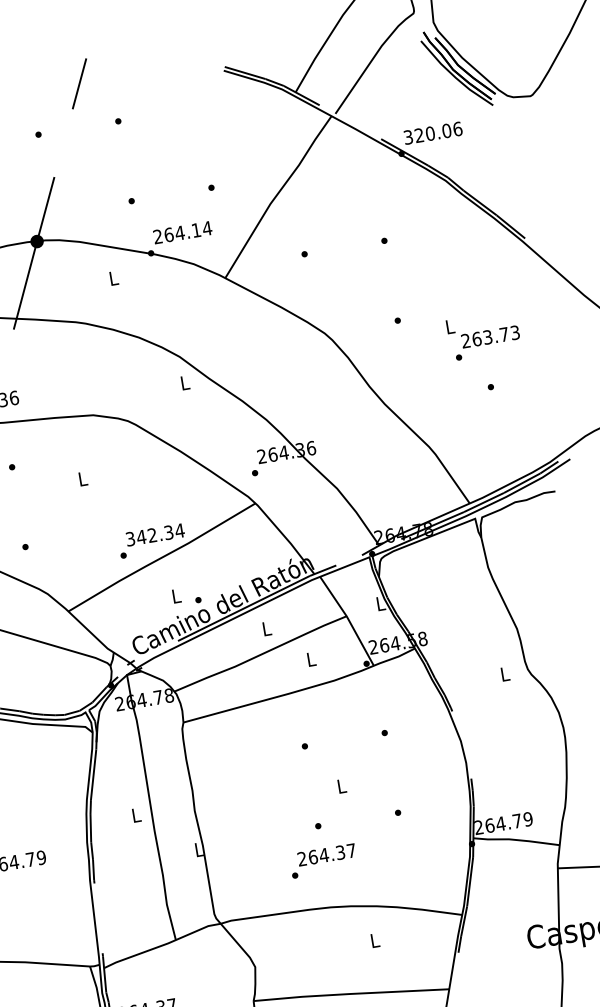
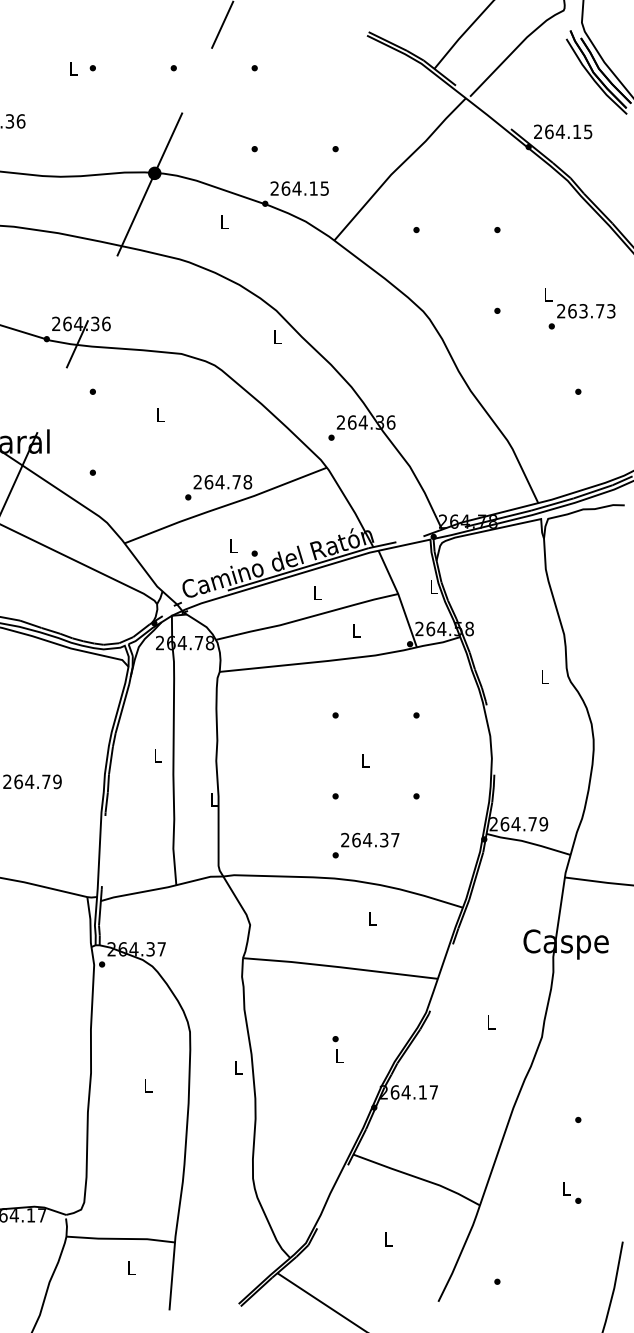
text: (433, 132) -> (563, 131), 320.06 -> 264.15
text: (207, 228) -> (324, 188), 264.14 -> 264.15
text: (484, 335) -> (580, 308), moved
text: (154, 535) -> (222, 482), 342.34 -> 264.78
text: (323, 861) -> (365, 845), moved

